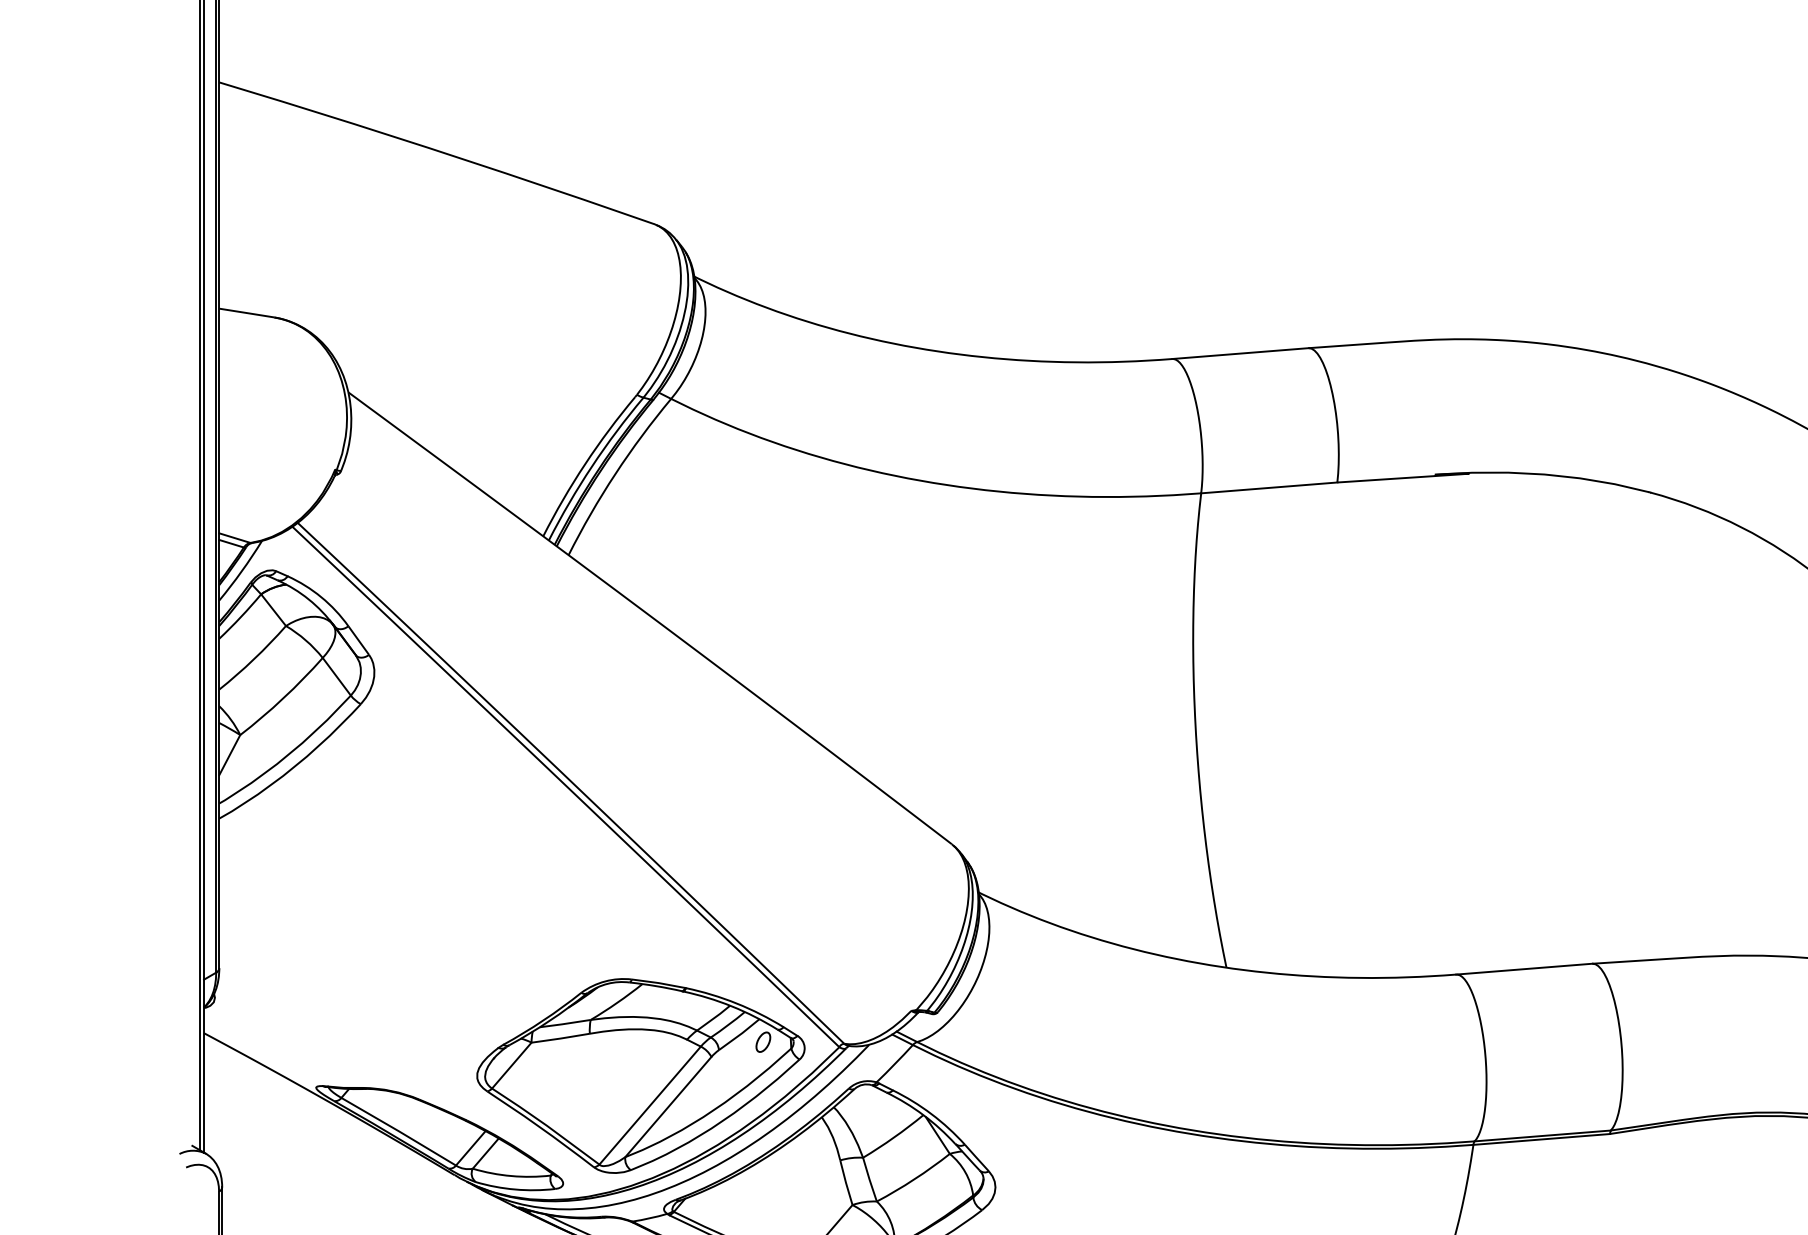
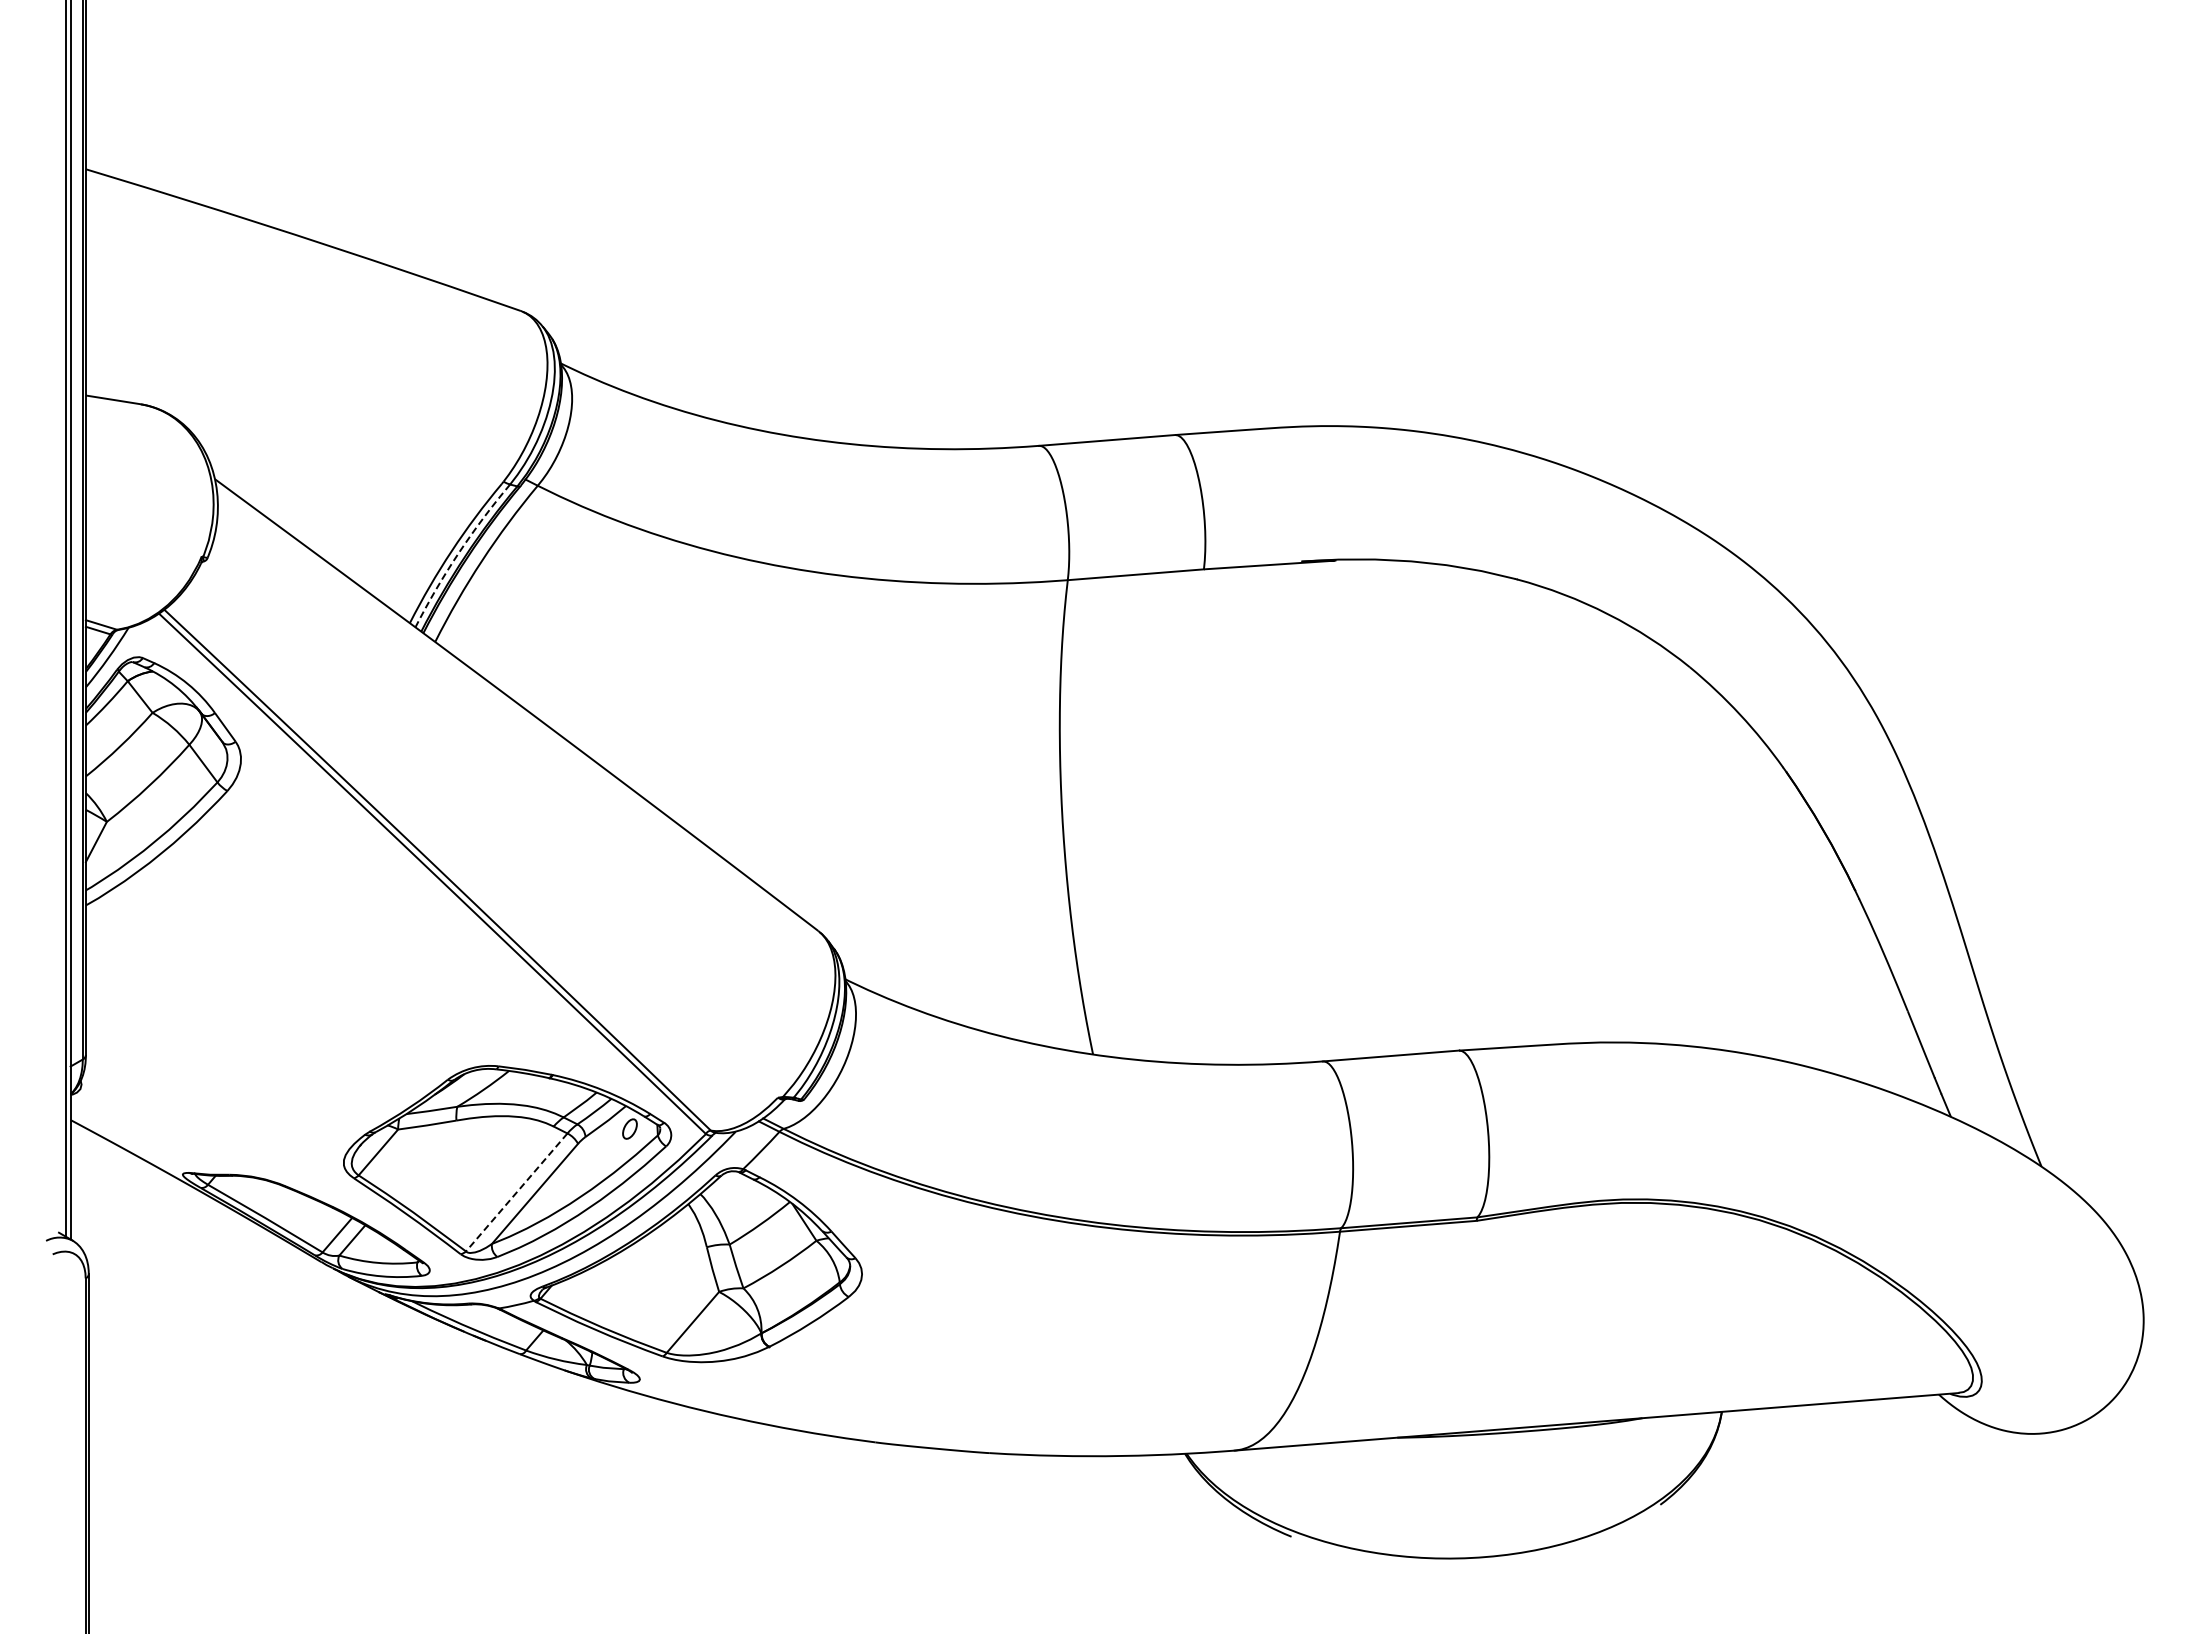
arc: (591, 466) -> (458, 553), solid -> dashed
line: (649, 1105) -> (516, 1192), solid -> dashed

